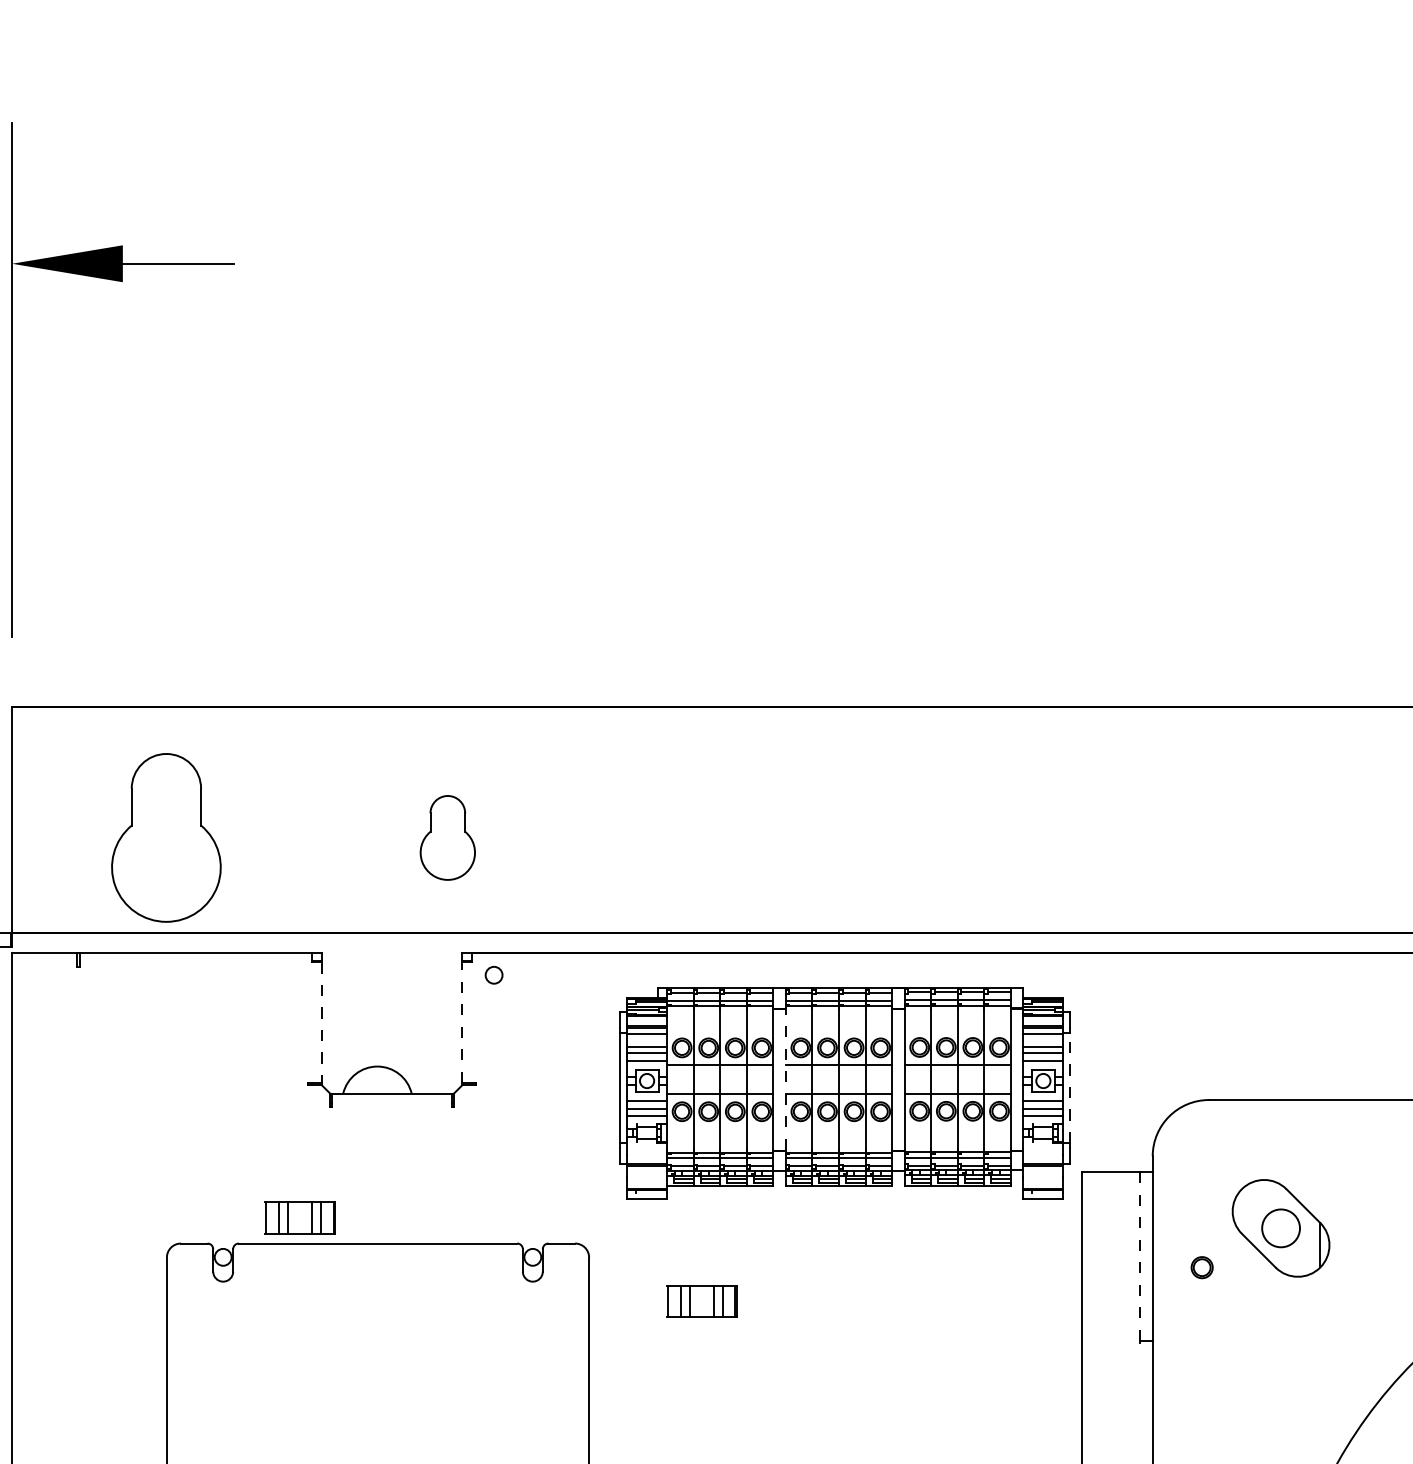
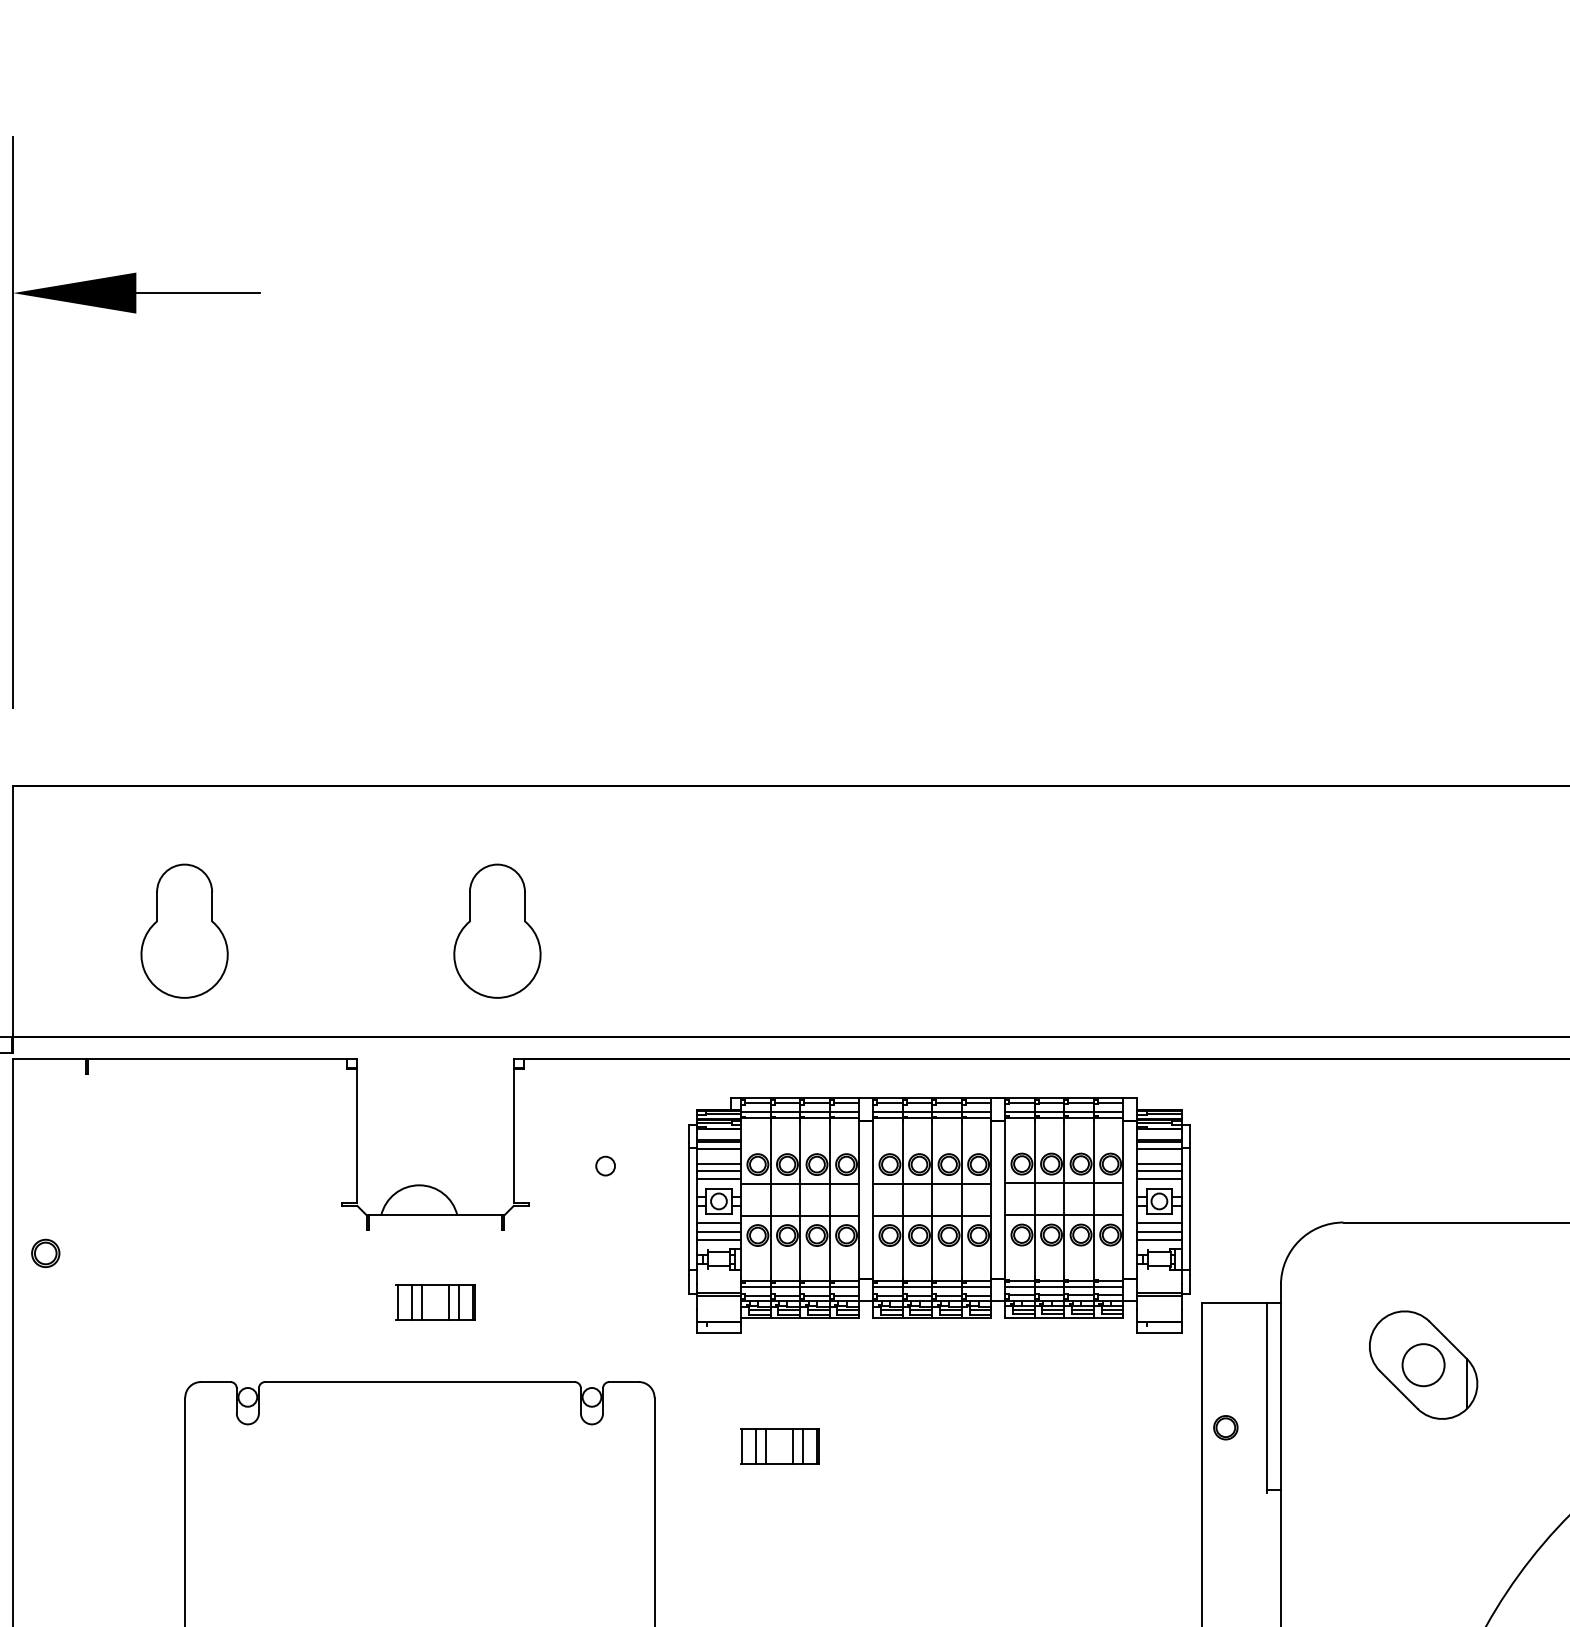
part: (165, 837) -> (183, 930), size x0.71
part: (447, 837) -> (497, 930), size x1.43
circle: (493, 975) -> (604, 1166), moved
line: (462, 1022) -> (513, 1136), dashed -> solid
line: (321, 1023) -> (357, 1137), dashed -> solid
line: (785, 1079) -> (872, 1199), dashed -> solid
line: (1070, 1087) -> (1189, 1208), dashed -> solid
part: (41, 1127) -> (45, 1253), added
part: (299, 1217) -> (434, 1301), moved
line: (1140, 1256) -> (1267, 1396), dashed -> solid
part: (1201, 1267) -> (1225, 1427), moved

